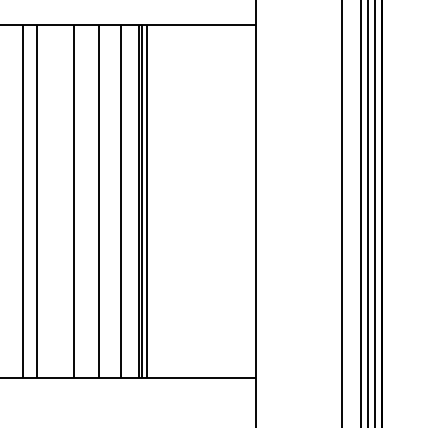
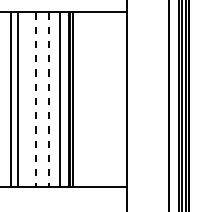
line: (73, 202) -> (36, 100), solid -> dashed
line: (97, 202) -> (48, 100), solid -> dashed

